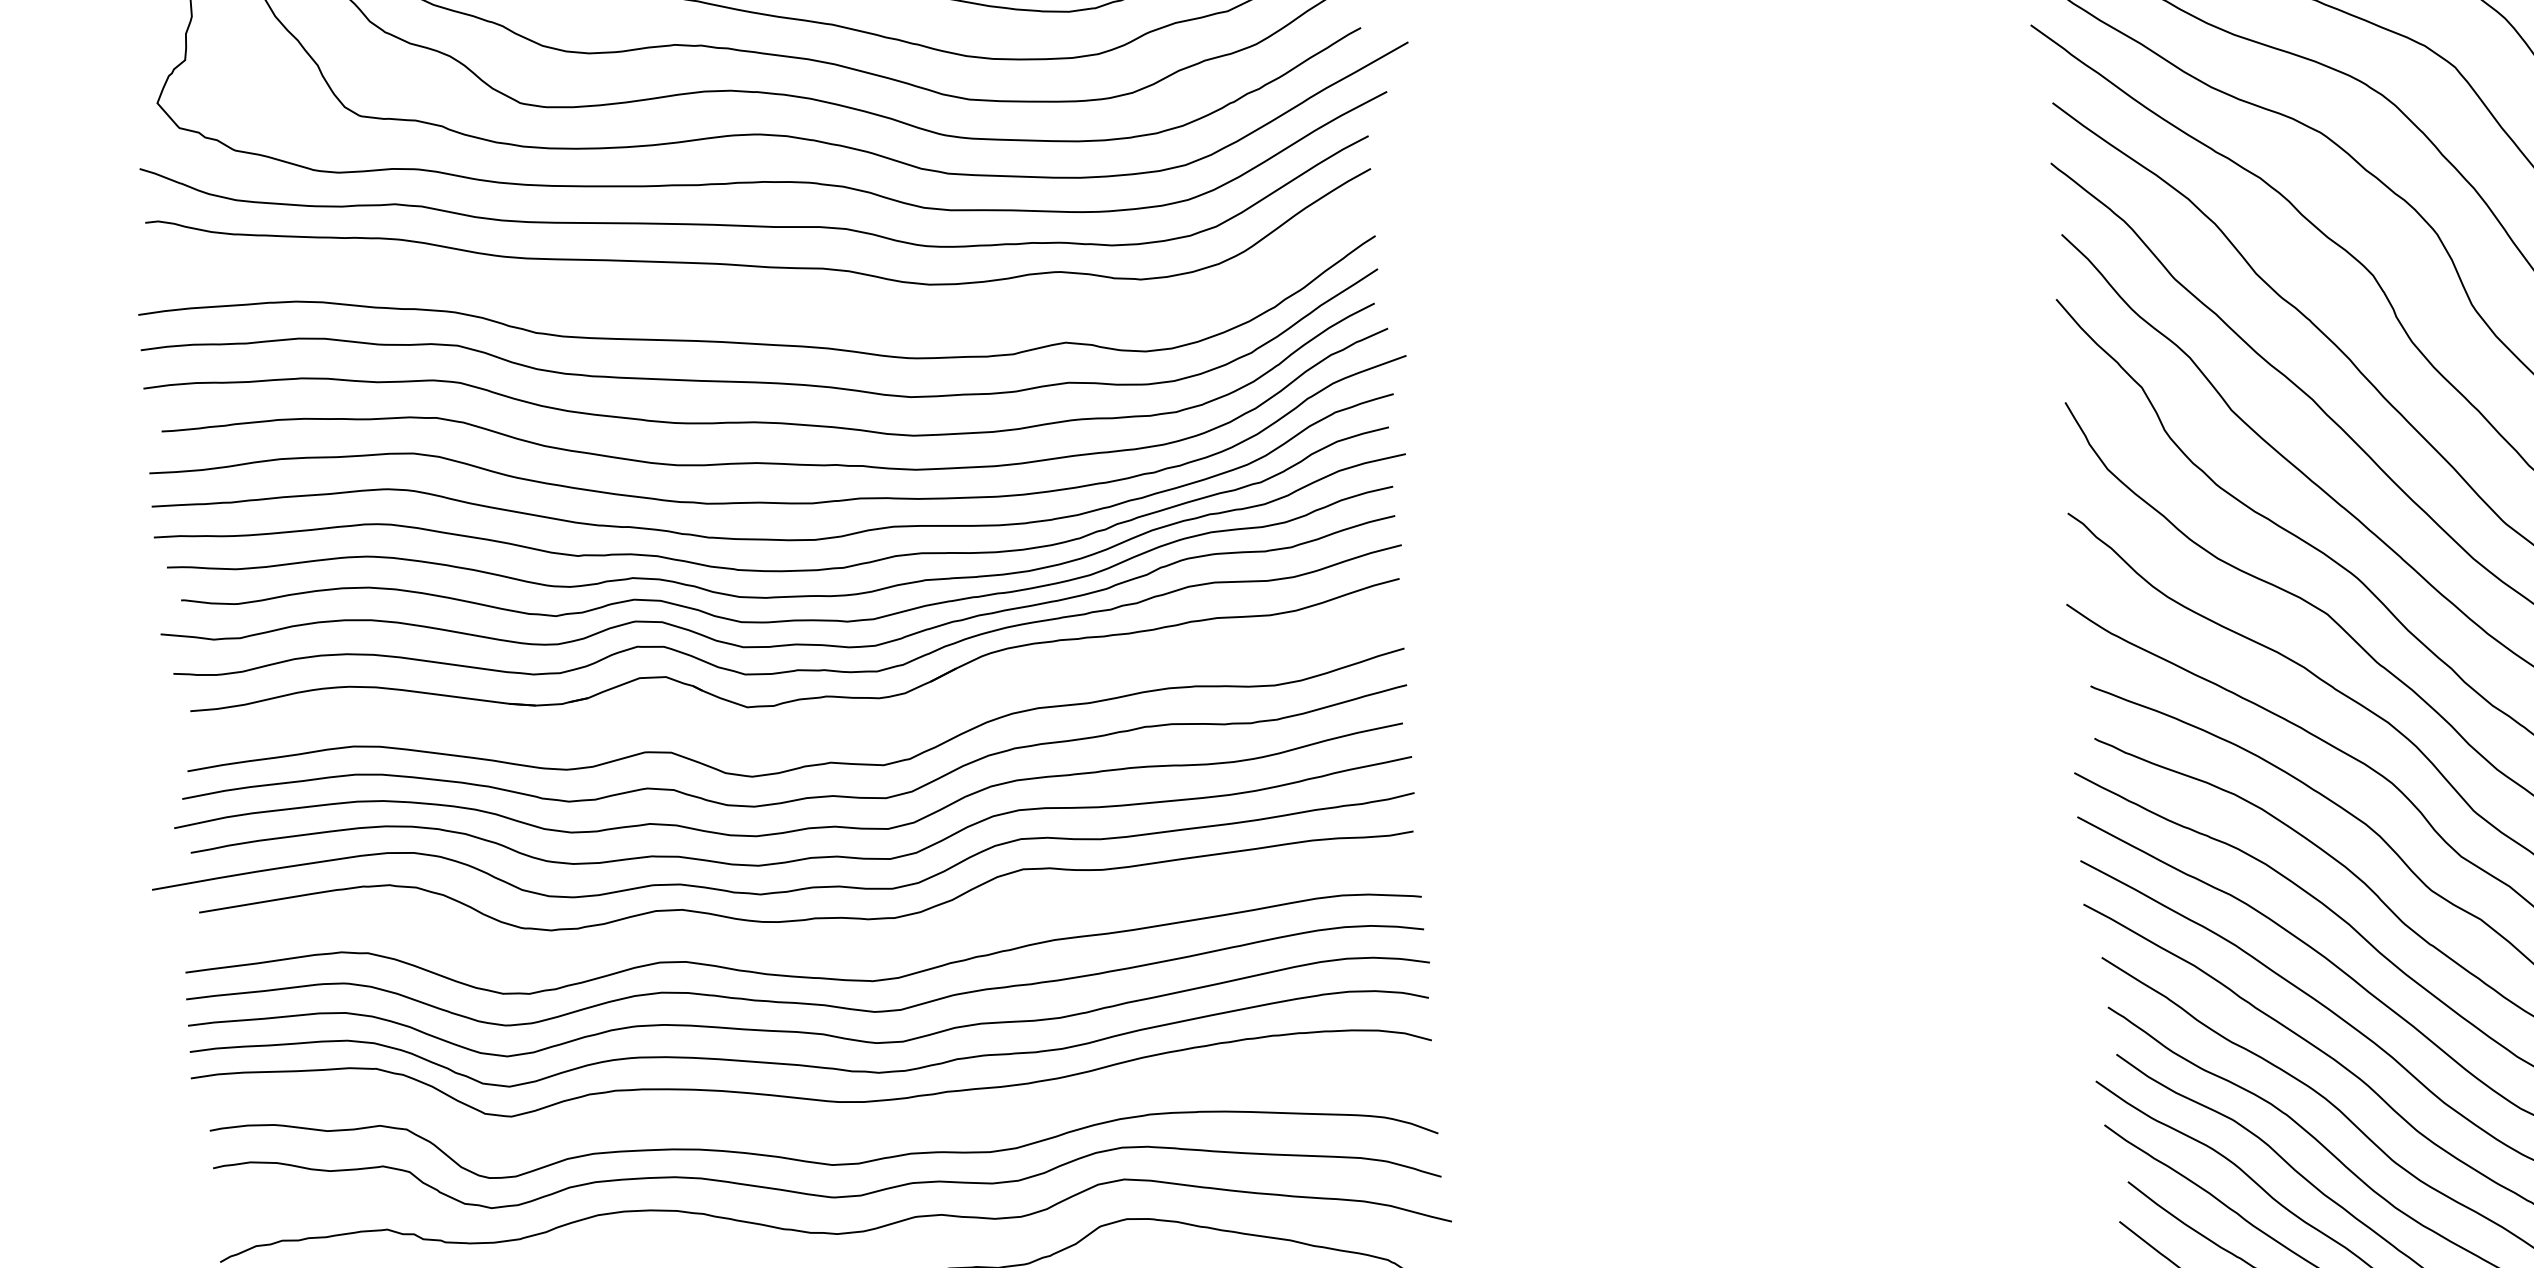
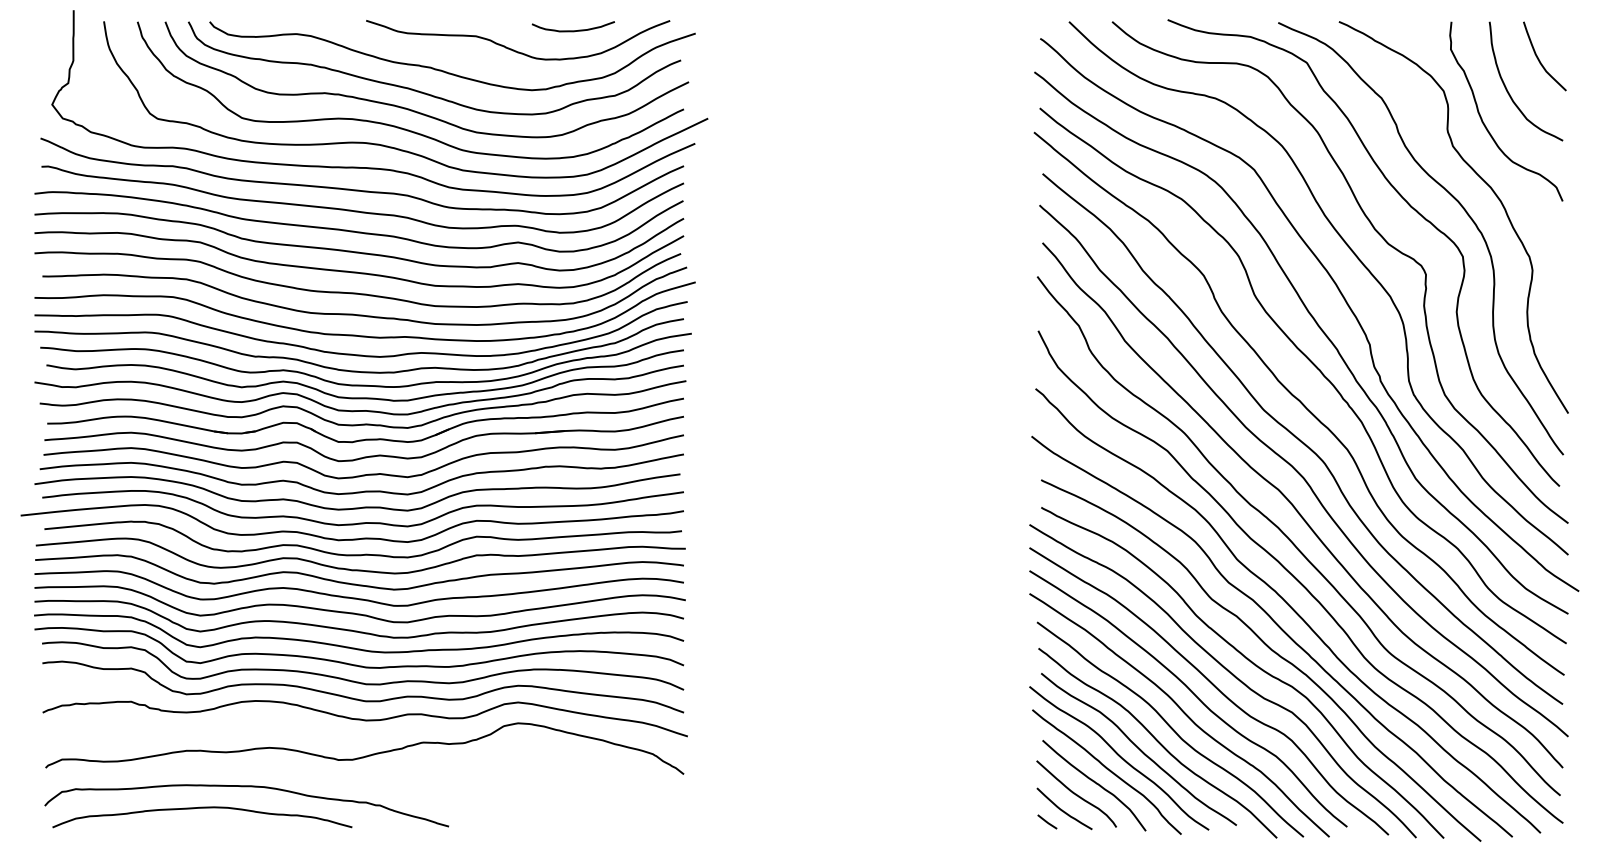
curve: (749, 302) -> (354, 230), added
part: (808, 728) -> (369, 455), added
curve: (806, 947) -> (360, 569), added
curve: (811, 1128) -> (356, 664), added

